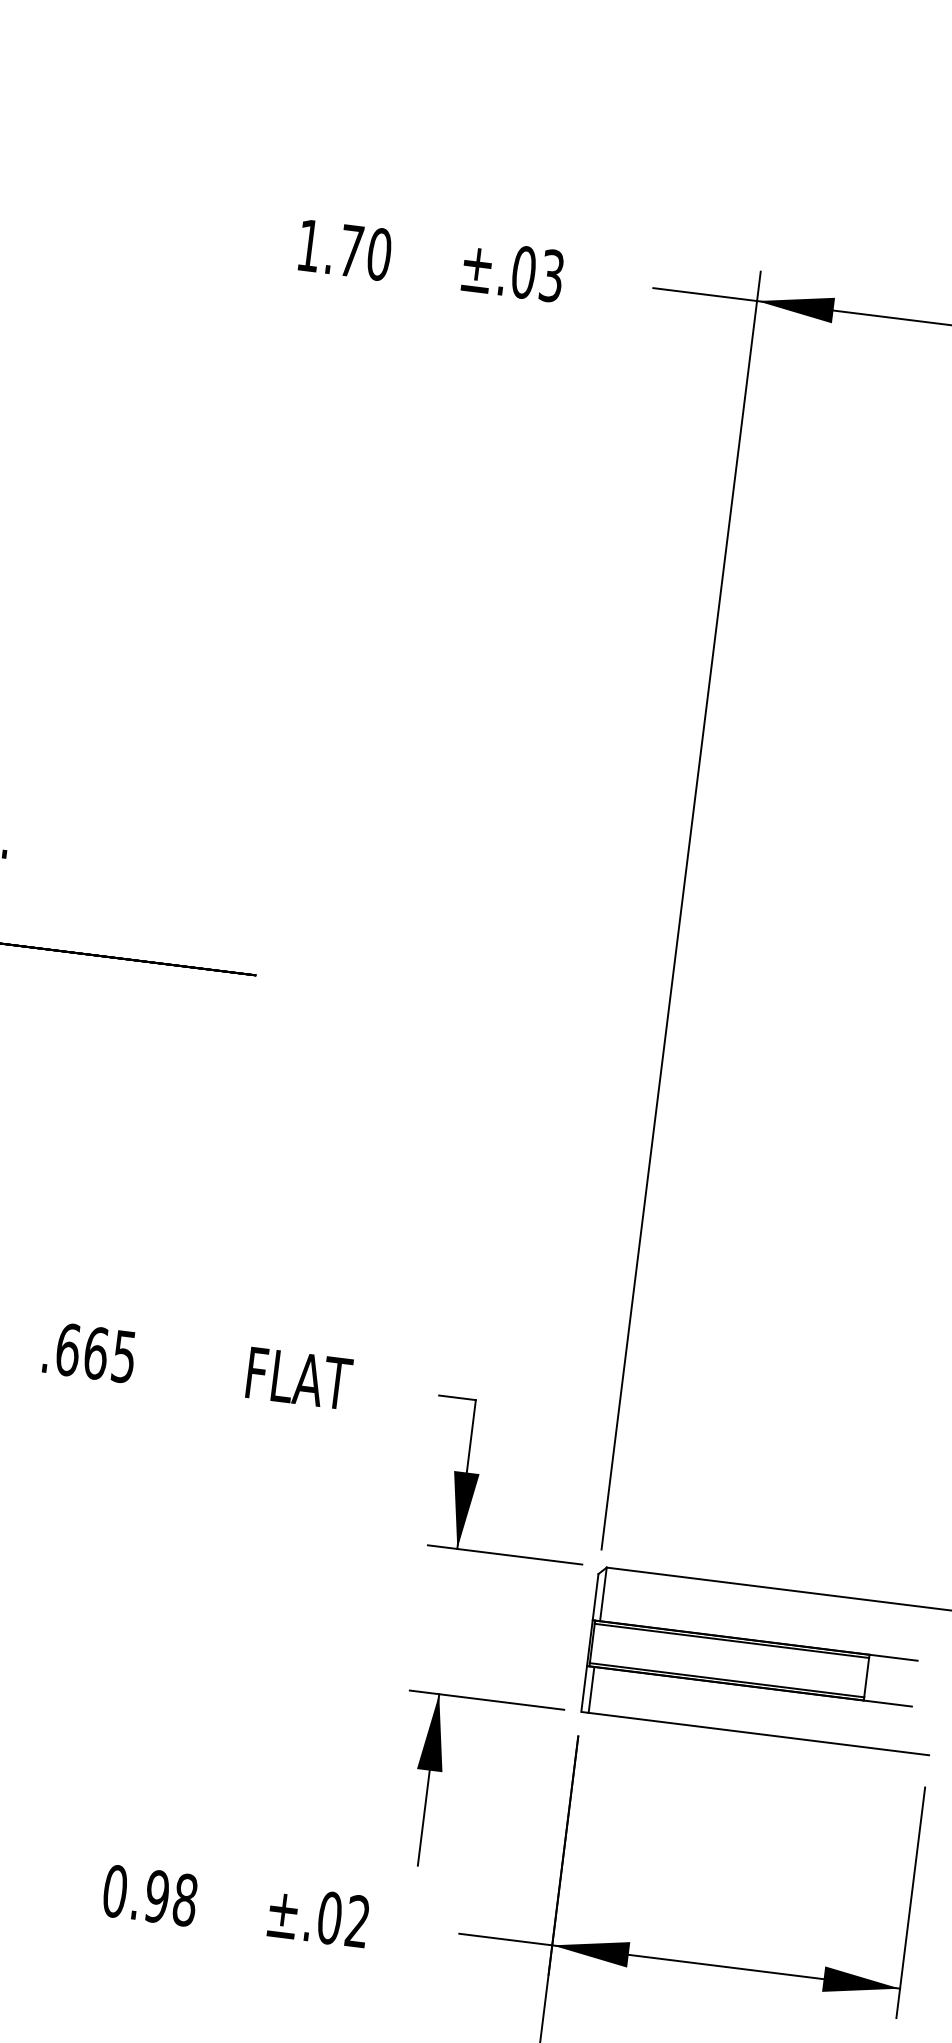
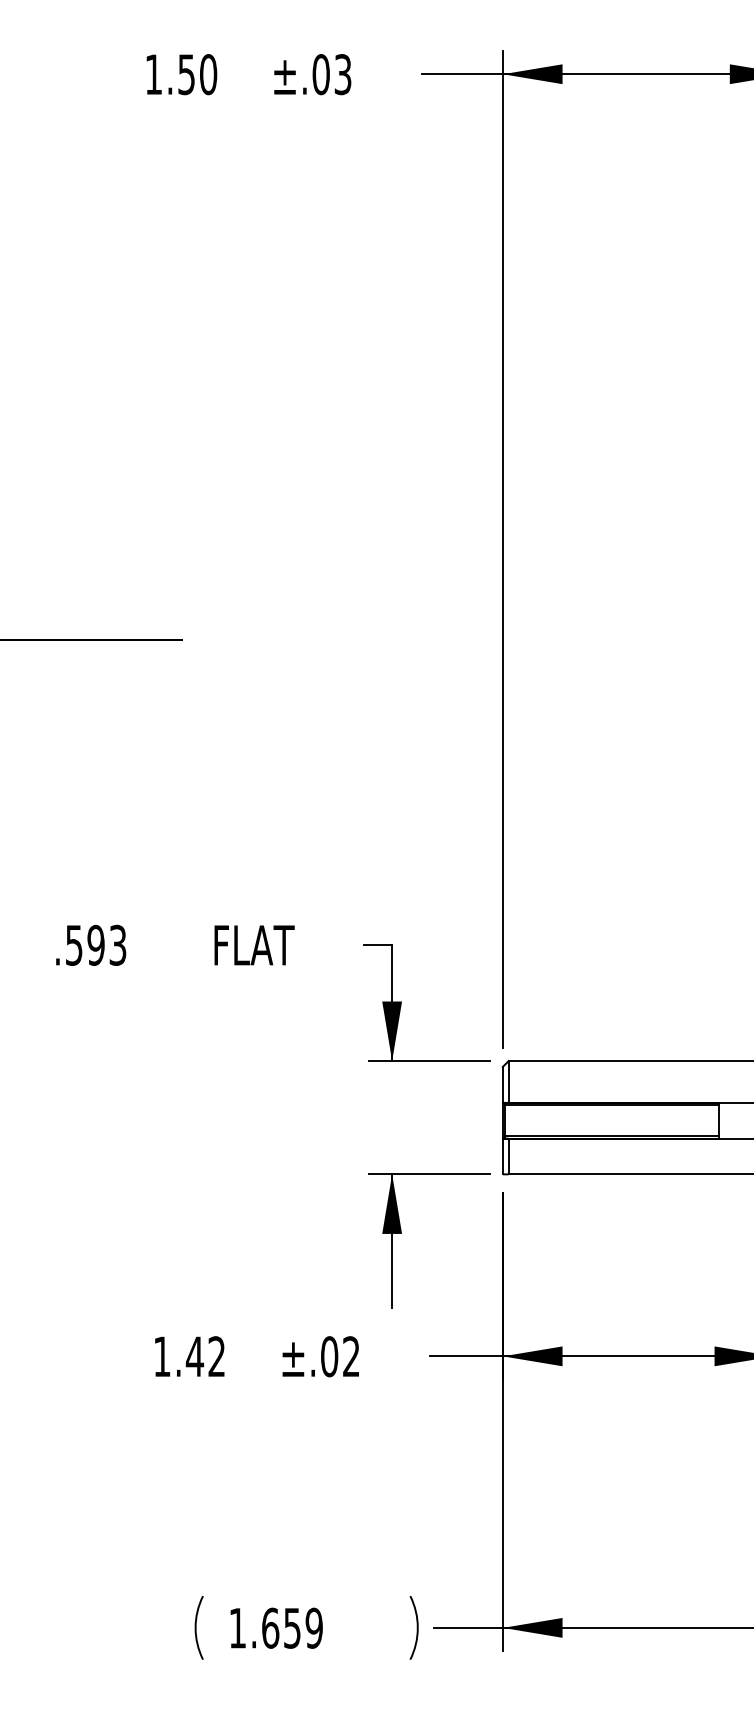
text: (351, 250) -> (186, 74), 1.70 -> 1.50
text: (95, 1352) -> (95, 944), .665 -> .593
text: (150, 1895) -> (189, 1356), 0.98 -> 1.42

